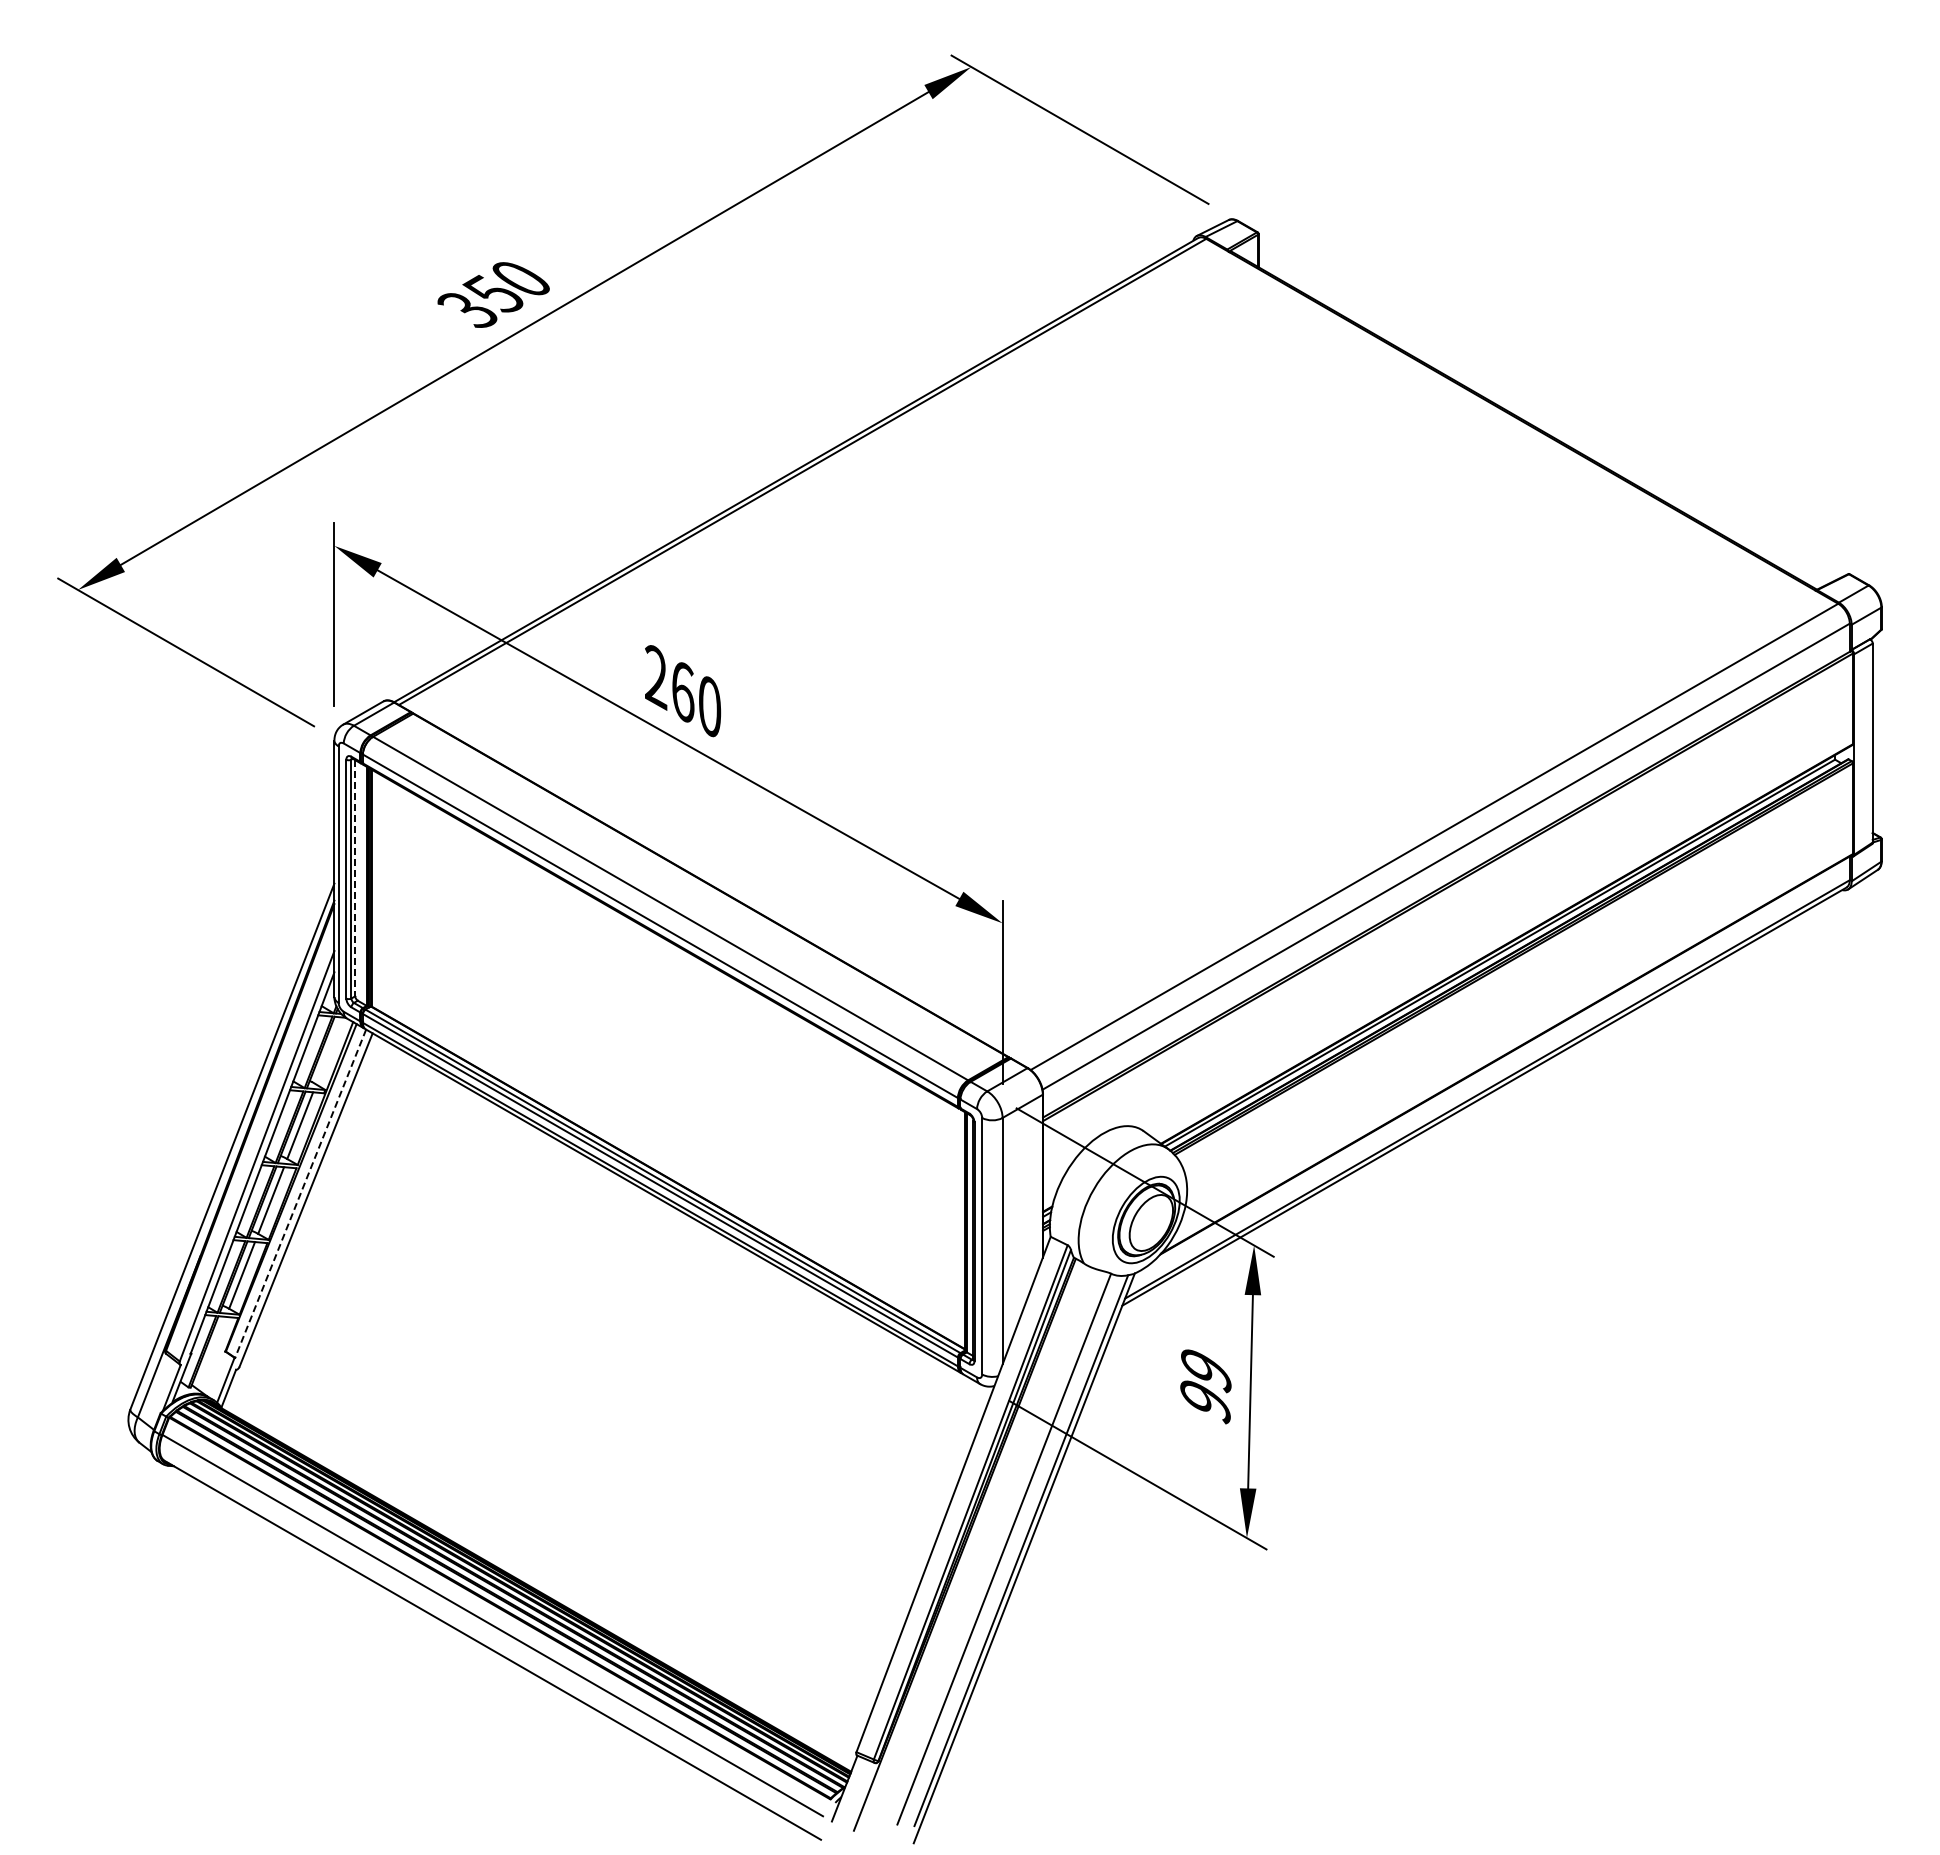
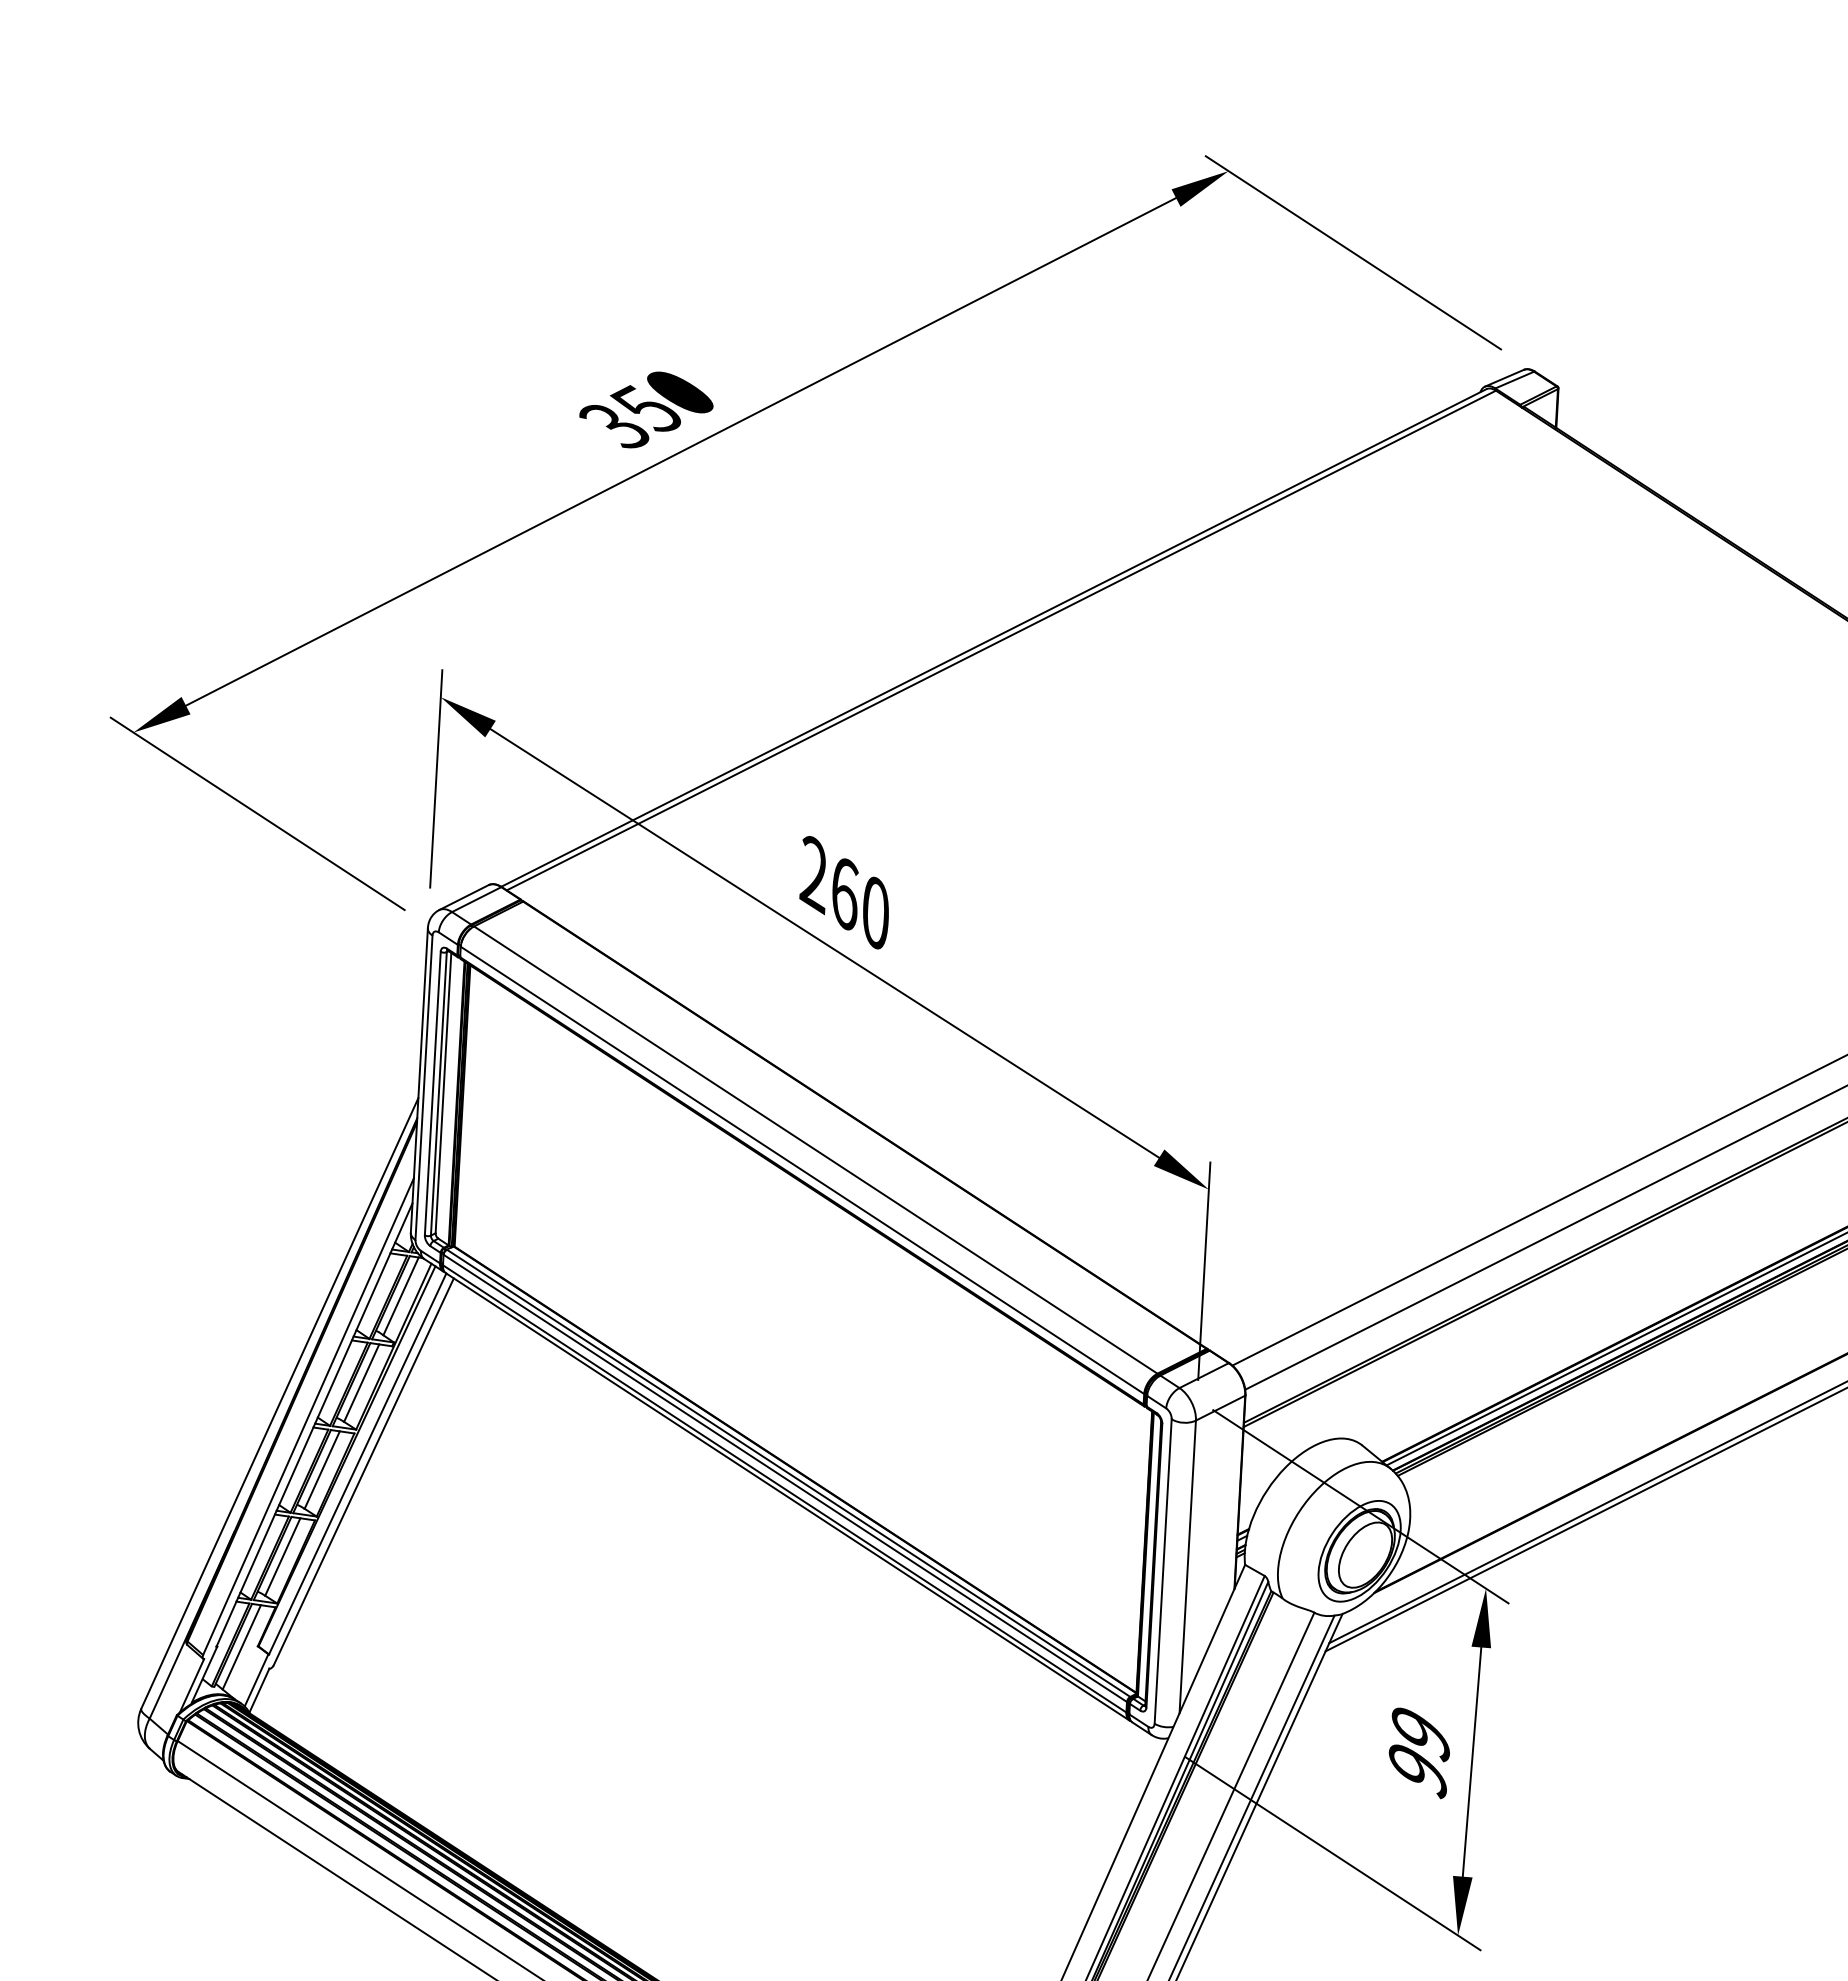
line: (355, 878) -> (443, 1093), dashed -> solid
line: (329, 1050) -> (401, 1295), added
line: (300, 1193) -> (357, 1463), dashed -> solid
line: (211, 1352) -> (241, 1646), added

